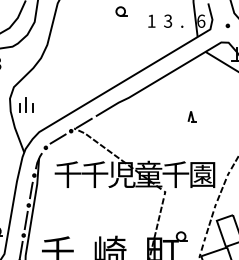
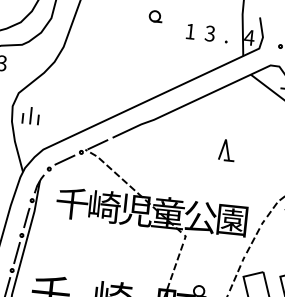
text: (201, 20) -> (249, 36), 6 -> 4
part: (191, 116) -> (226, 149), size x1.67
text: (94, 173) -> (103, 205), 千 -> 崎
text: (175, 174) -> (200, 216), 千 -> 公

